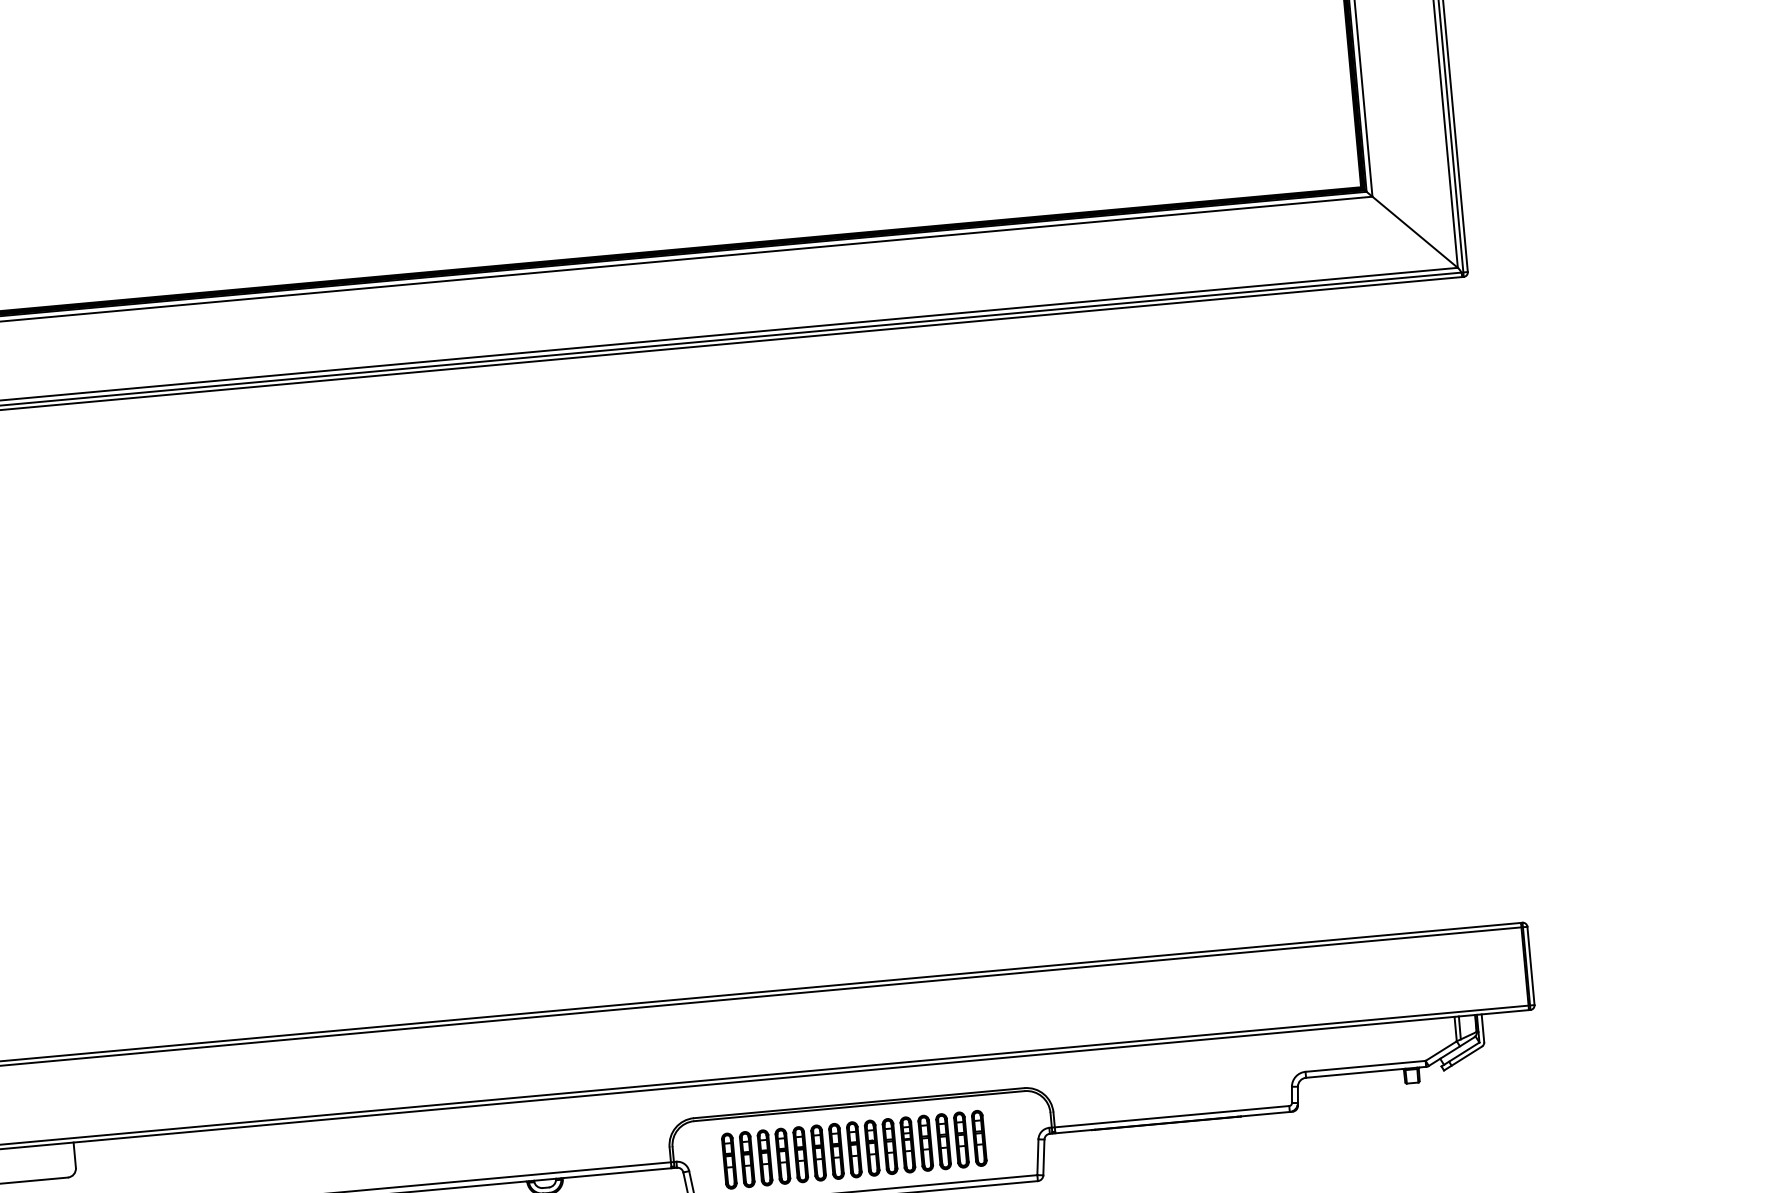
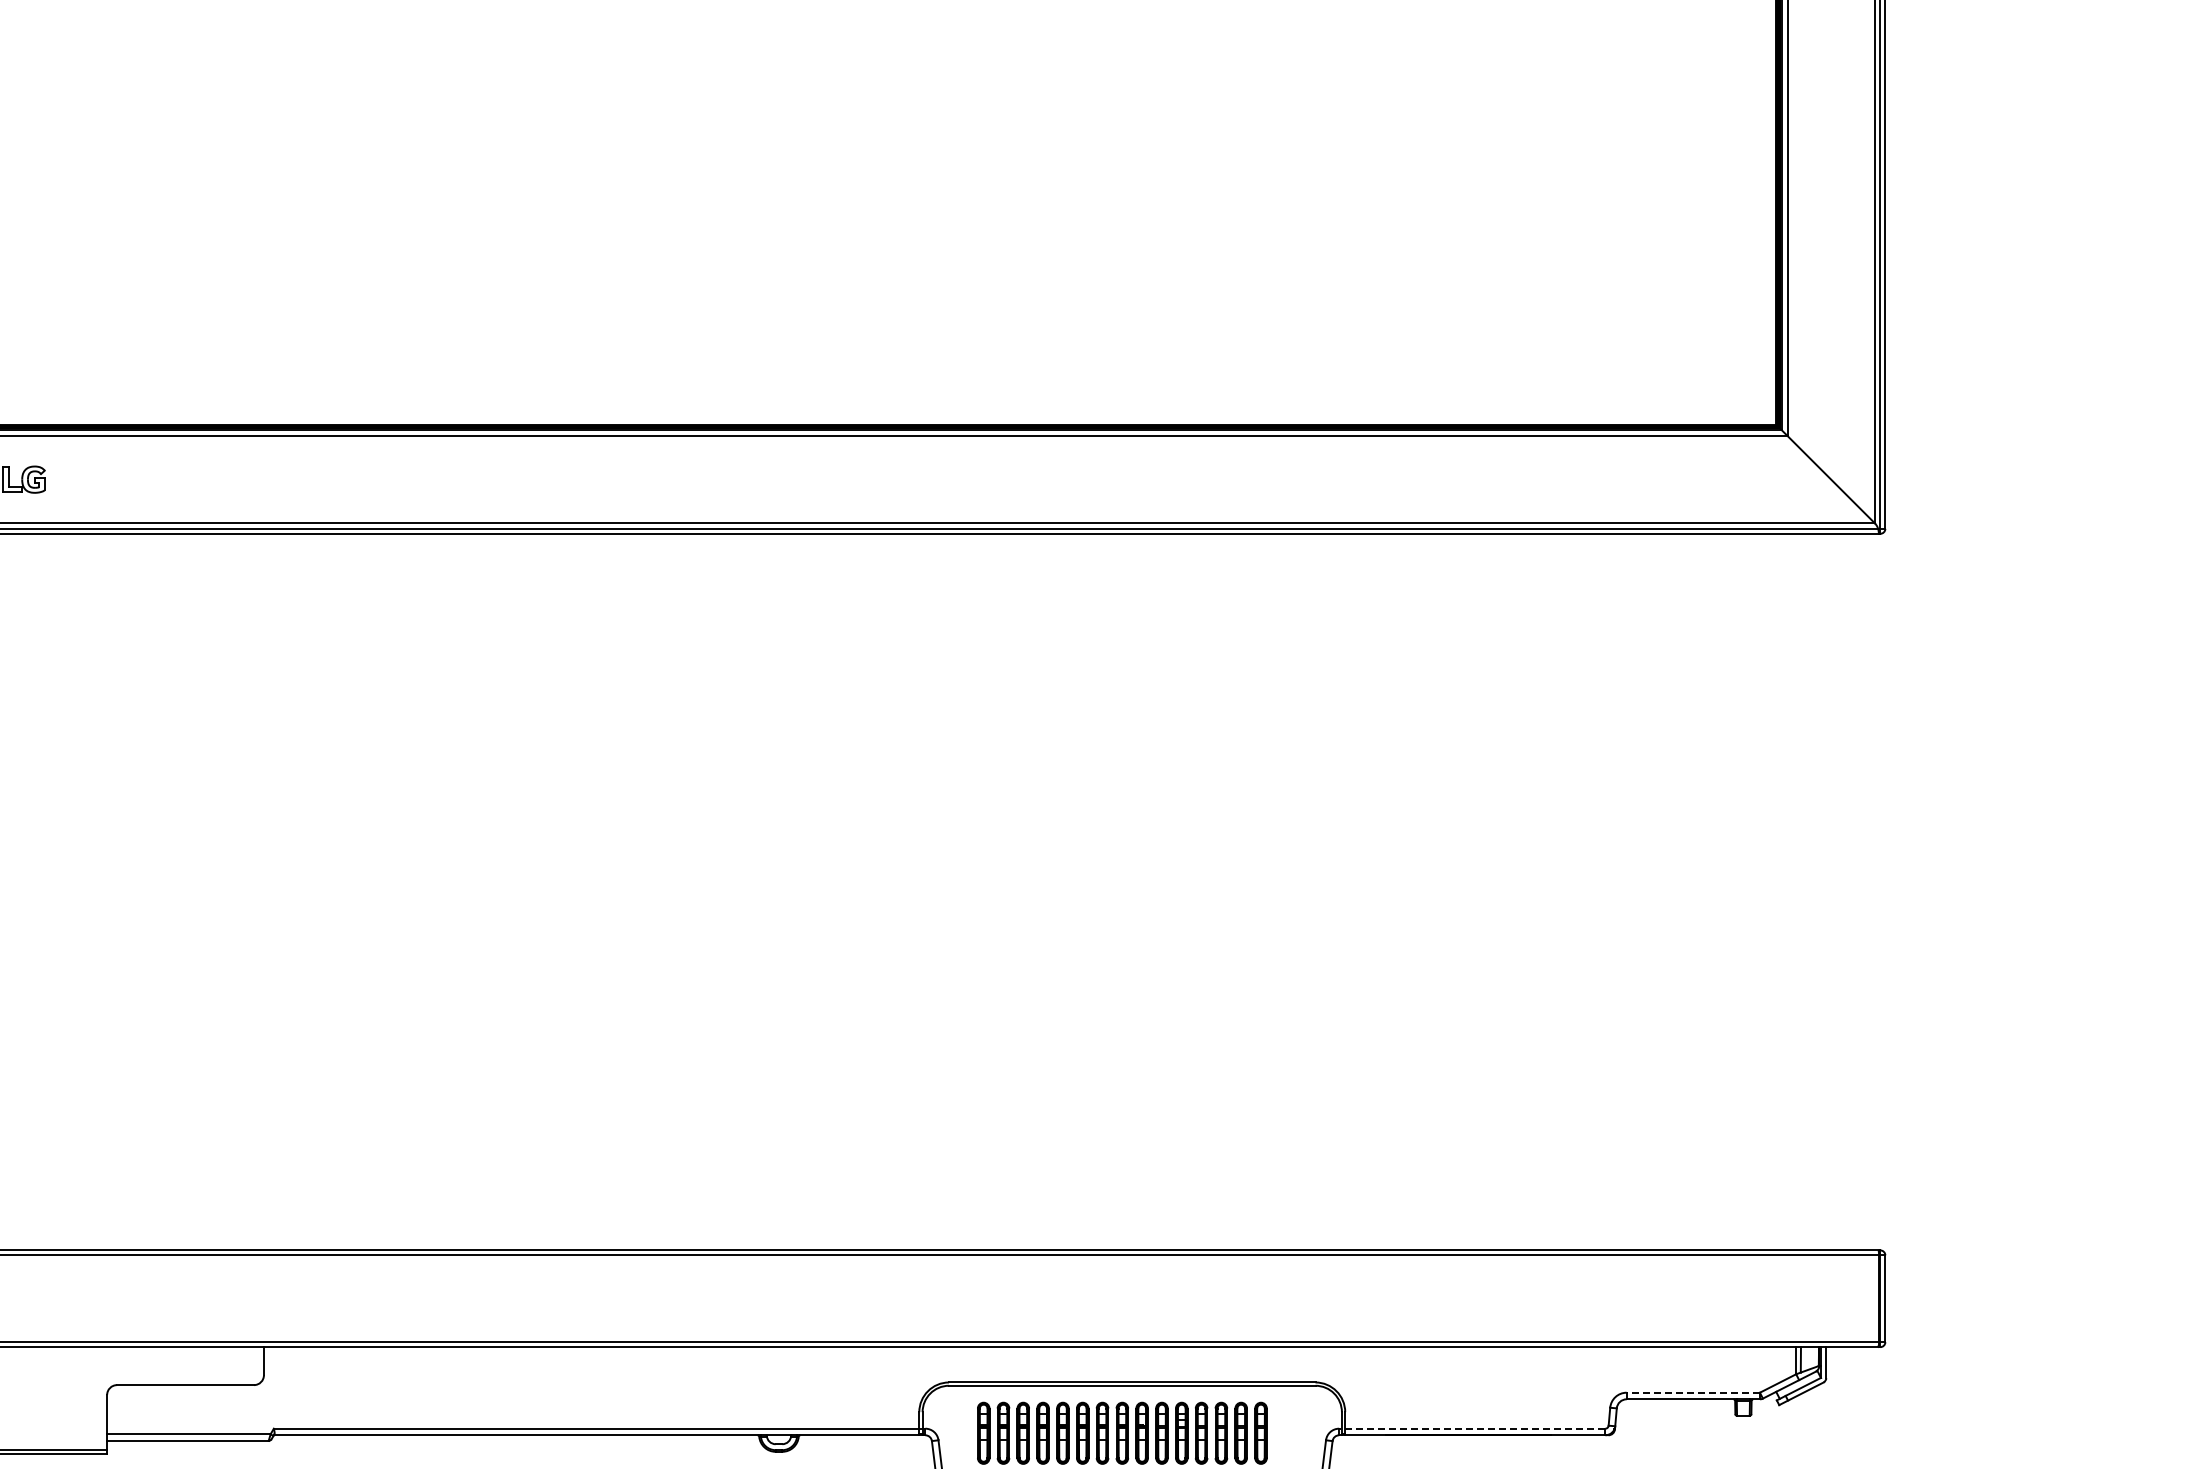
line: (1365, 1066) -> (1693, 1392), solid -> dashed
line: (1168, 1116) -> (1471, 1428), solid -> dashed

